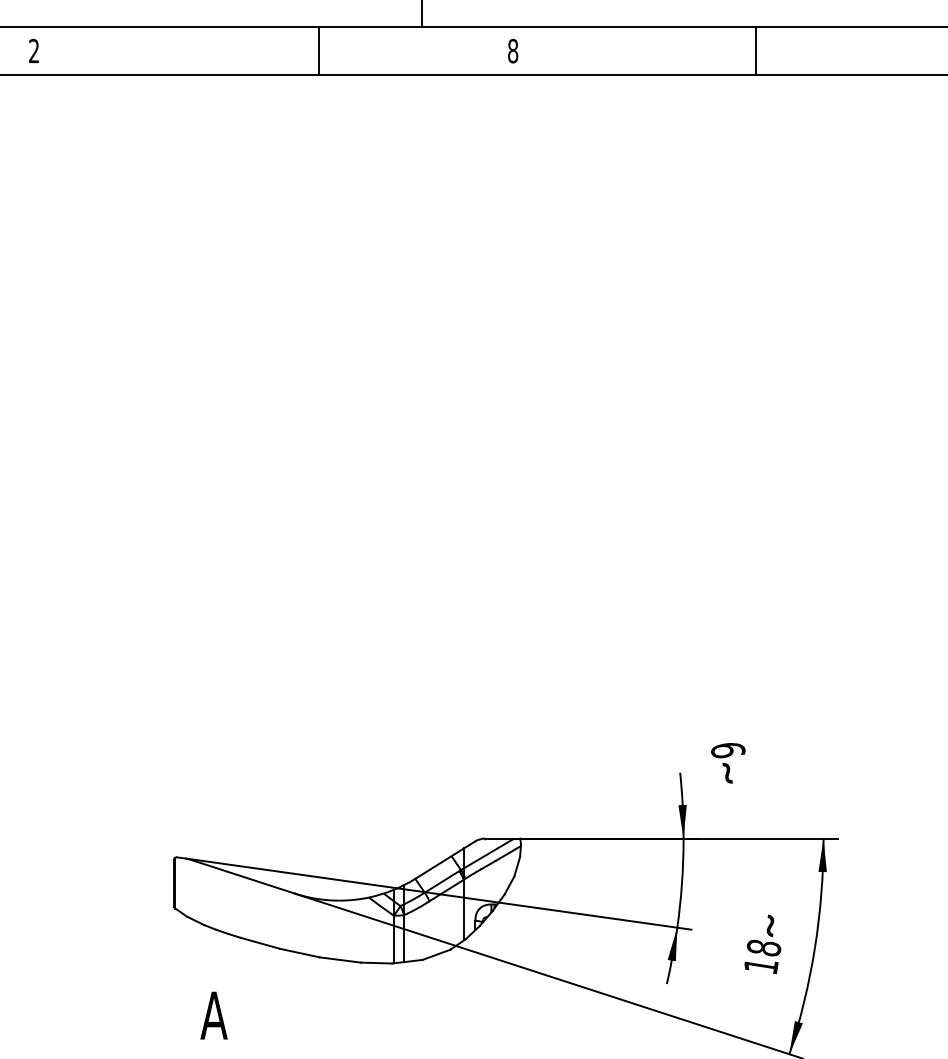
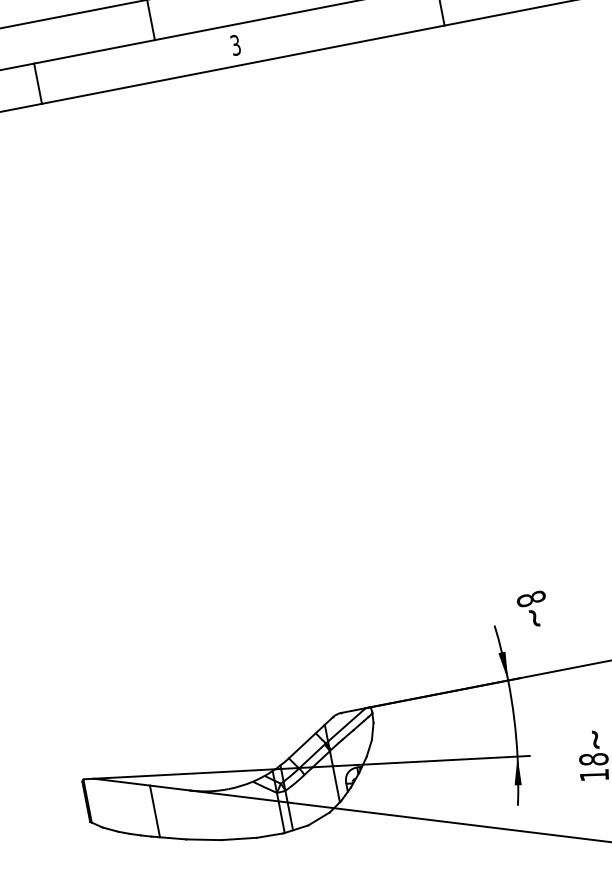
text: (513, 50) -> (235, 44), 8 -> 3
line: (319, 51) -> (38, 84), moved
text: (728, 750) -> (531, 598), 6 -> 8
line: (250, 909) -> (155, 811), added

